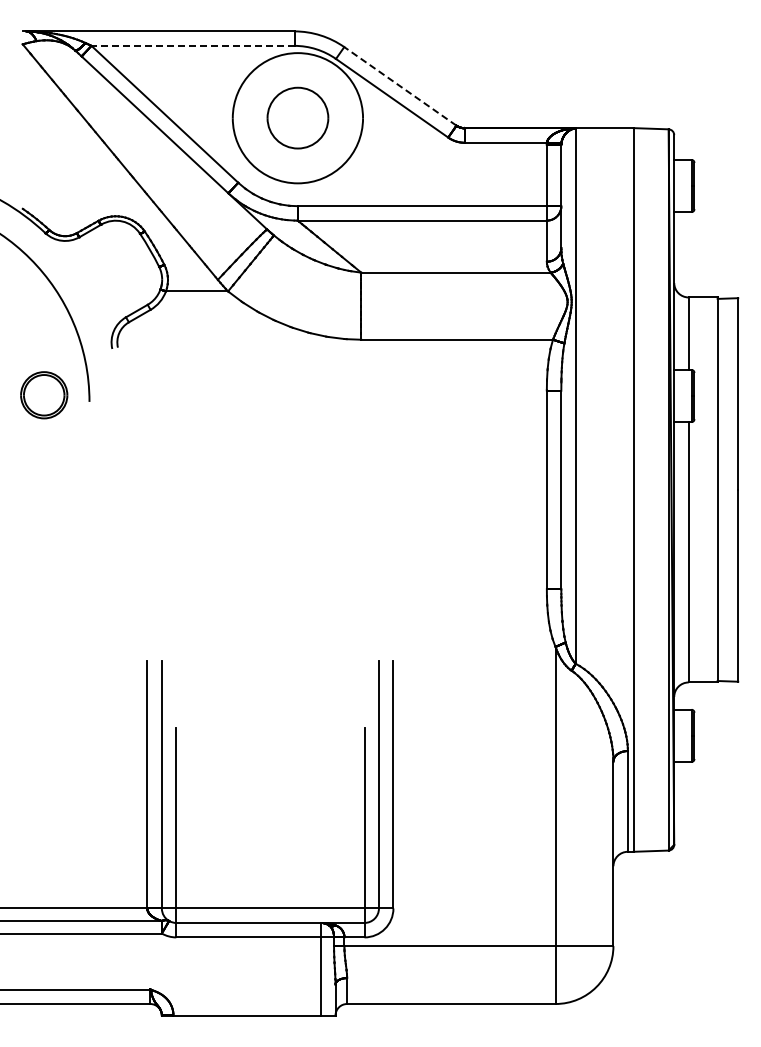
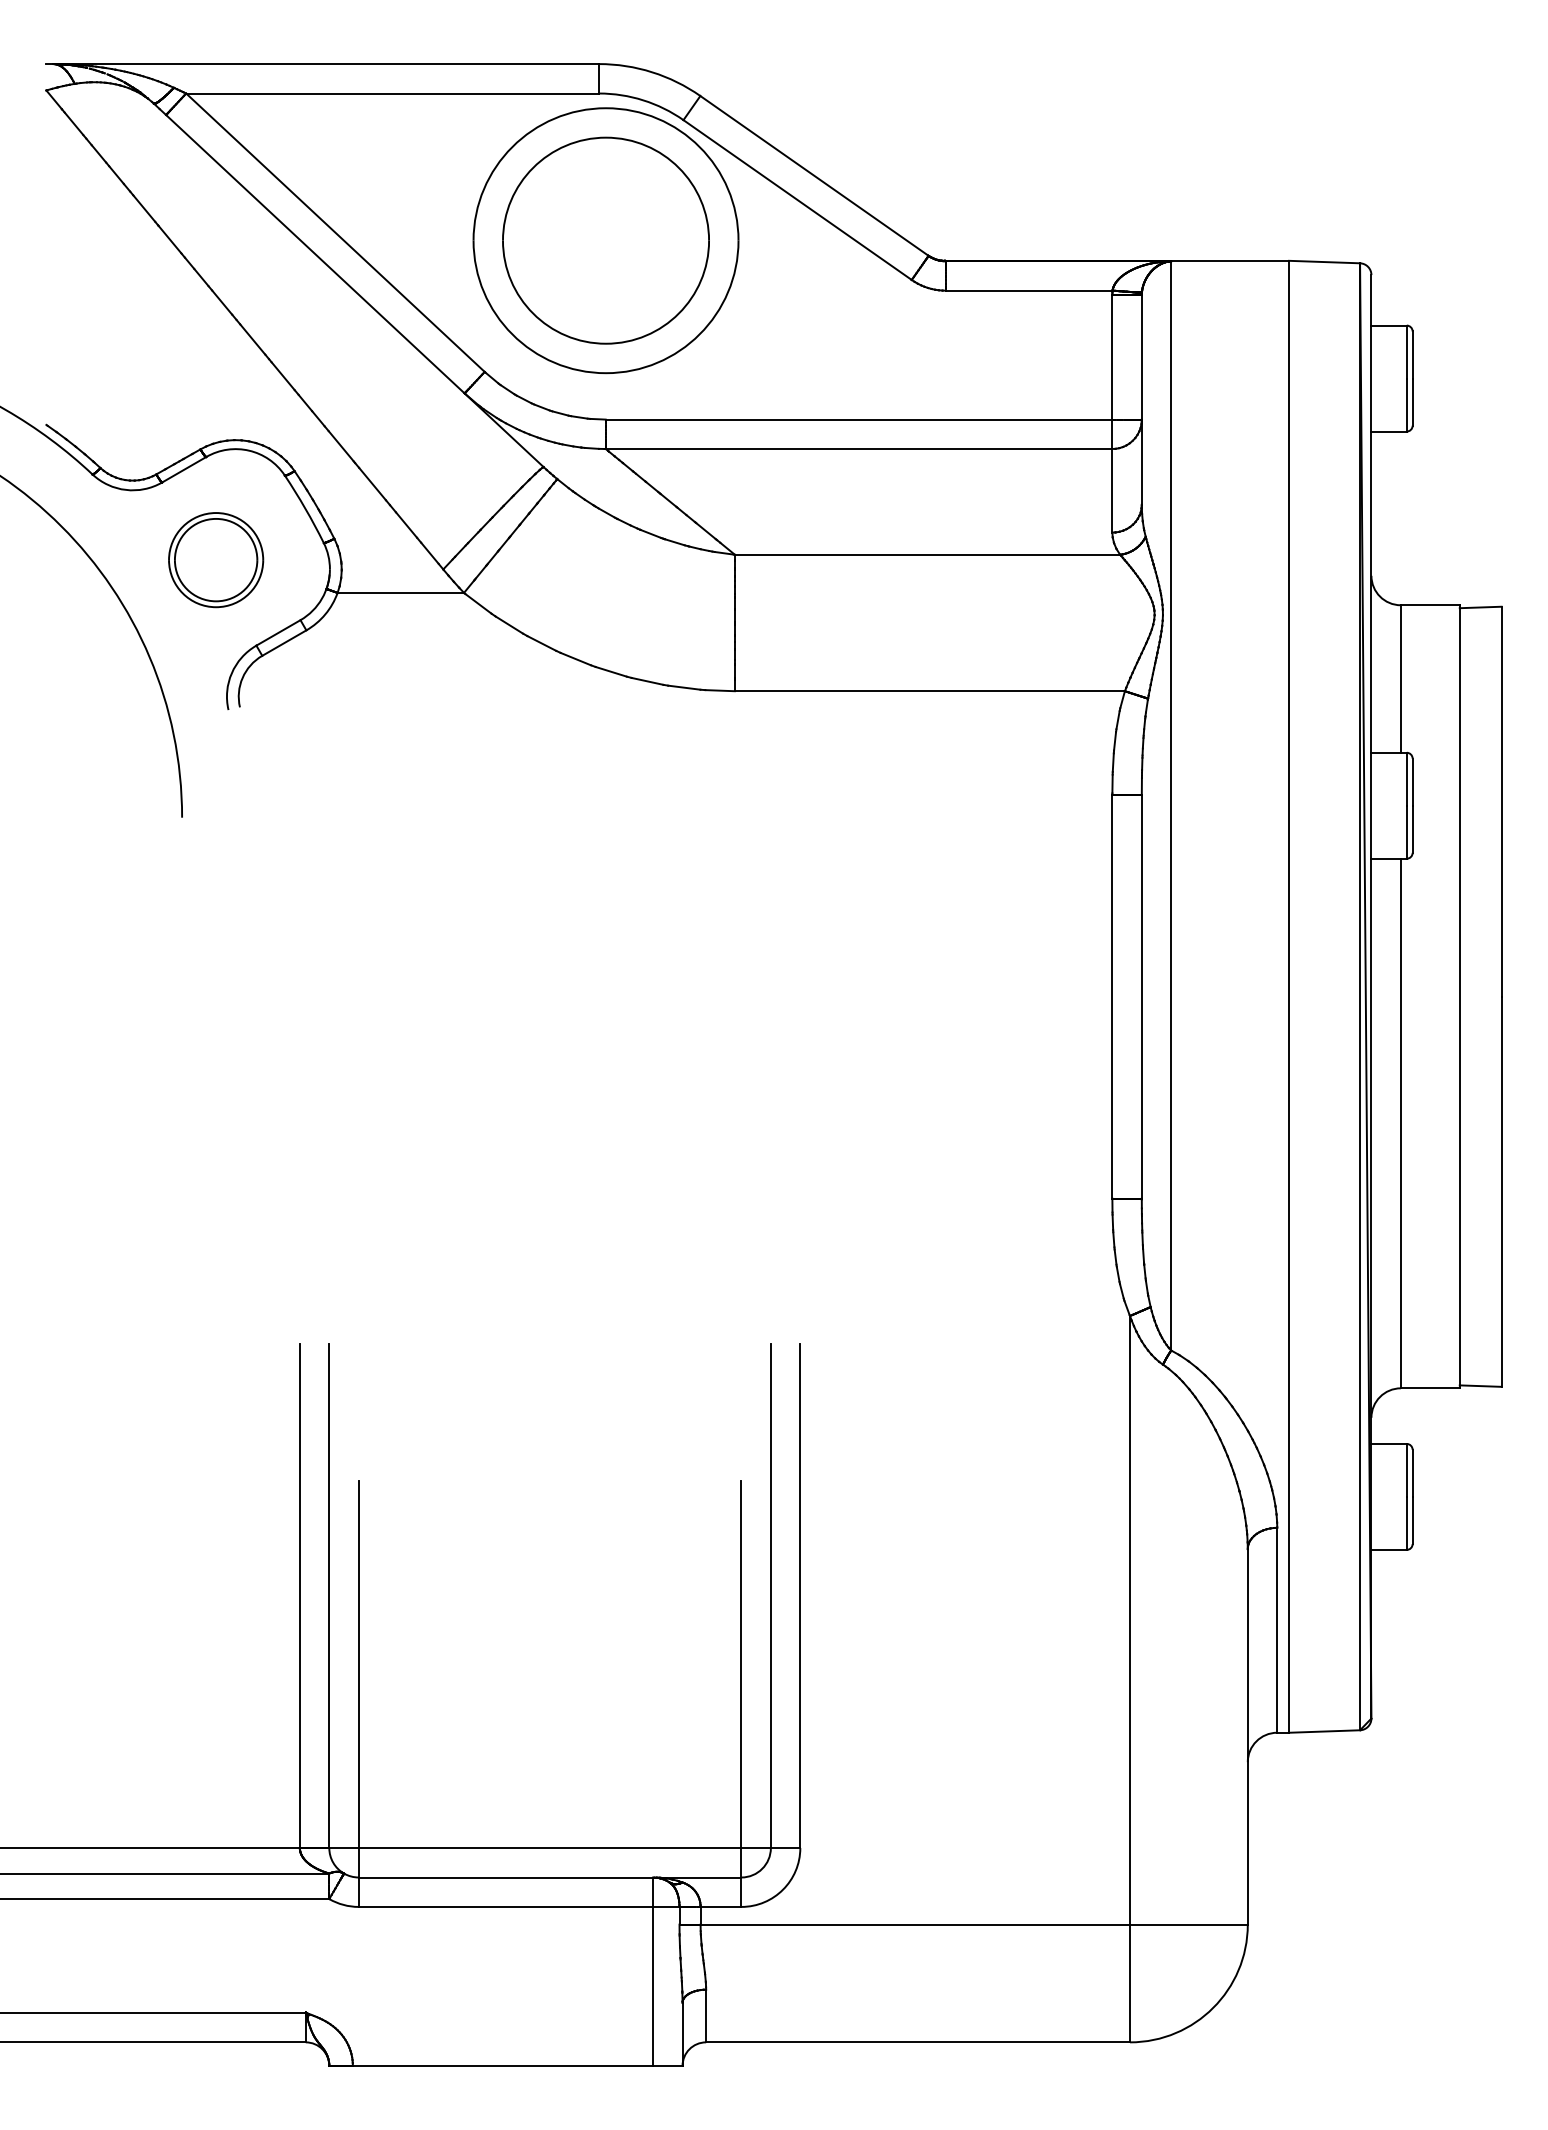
line: (192, 45) -> (391, 92), dashed -> solid
line: (400, 86) -> (814, 176), dashed -> solid
part: (297, 117) -> (605, 239), size x1.67
part: (44, 395) -> (216, 560), moved

